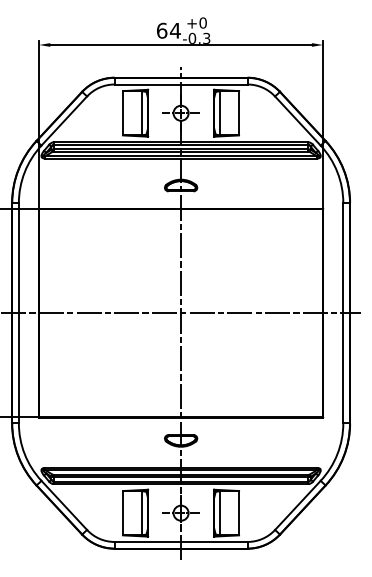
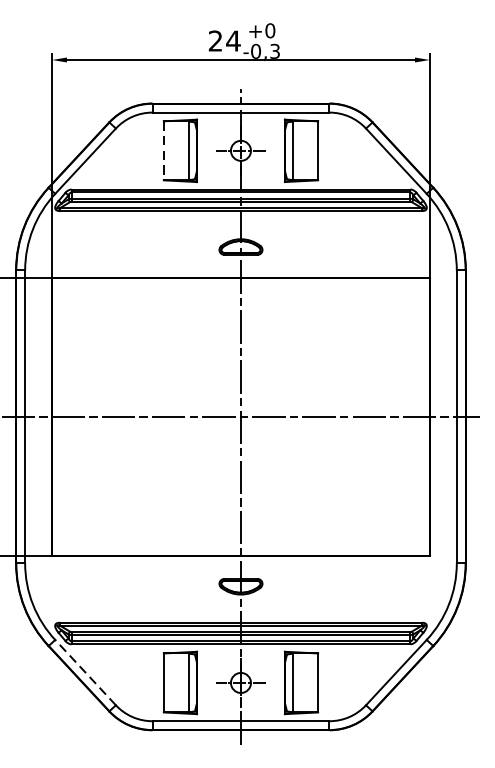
text: (162, 30) -> (216, 40), 64 -> 24
line: (123, 113) -> (164, 151), solid -> dashed
line: (64, 505) -> (85, 672), solid -> dashed

